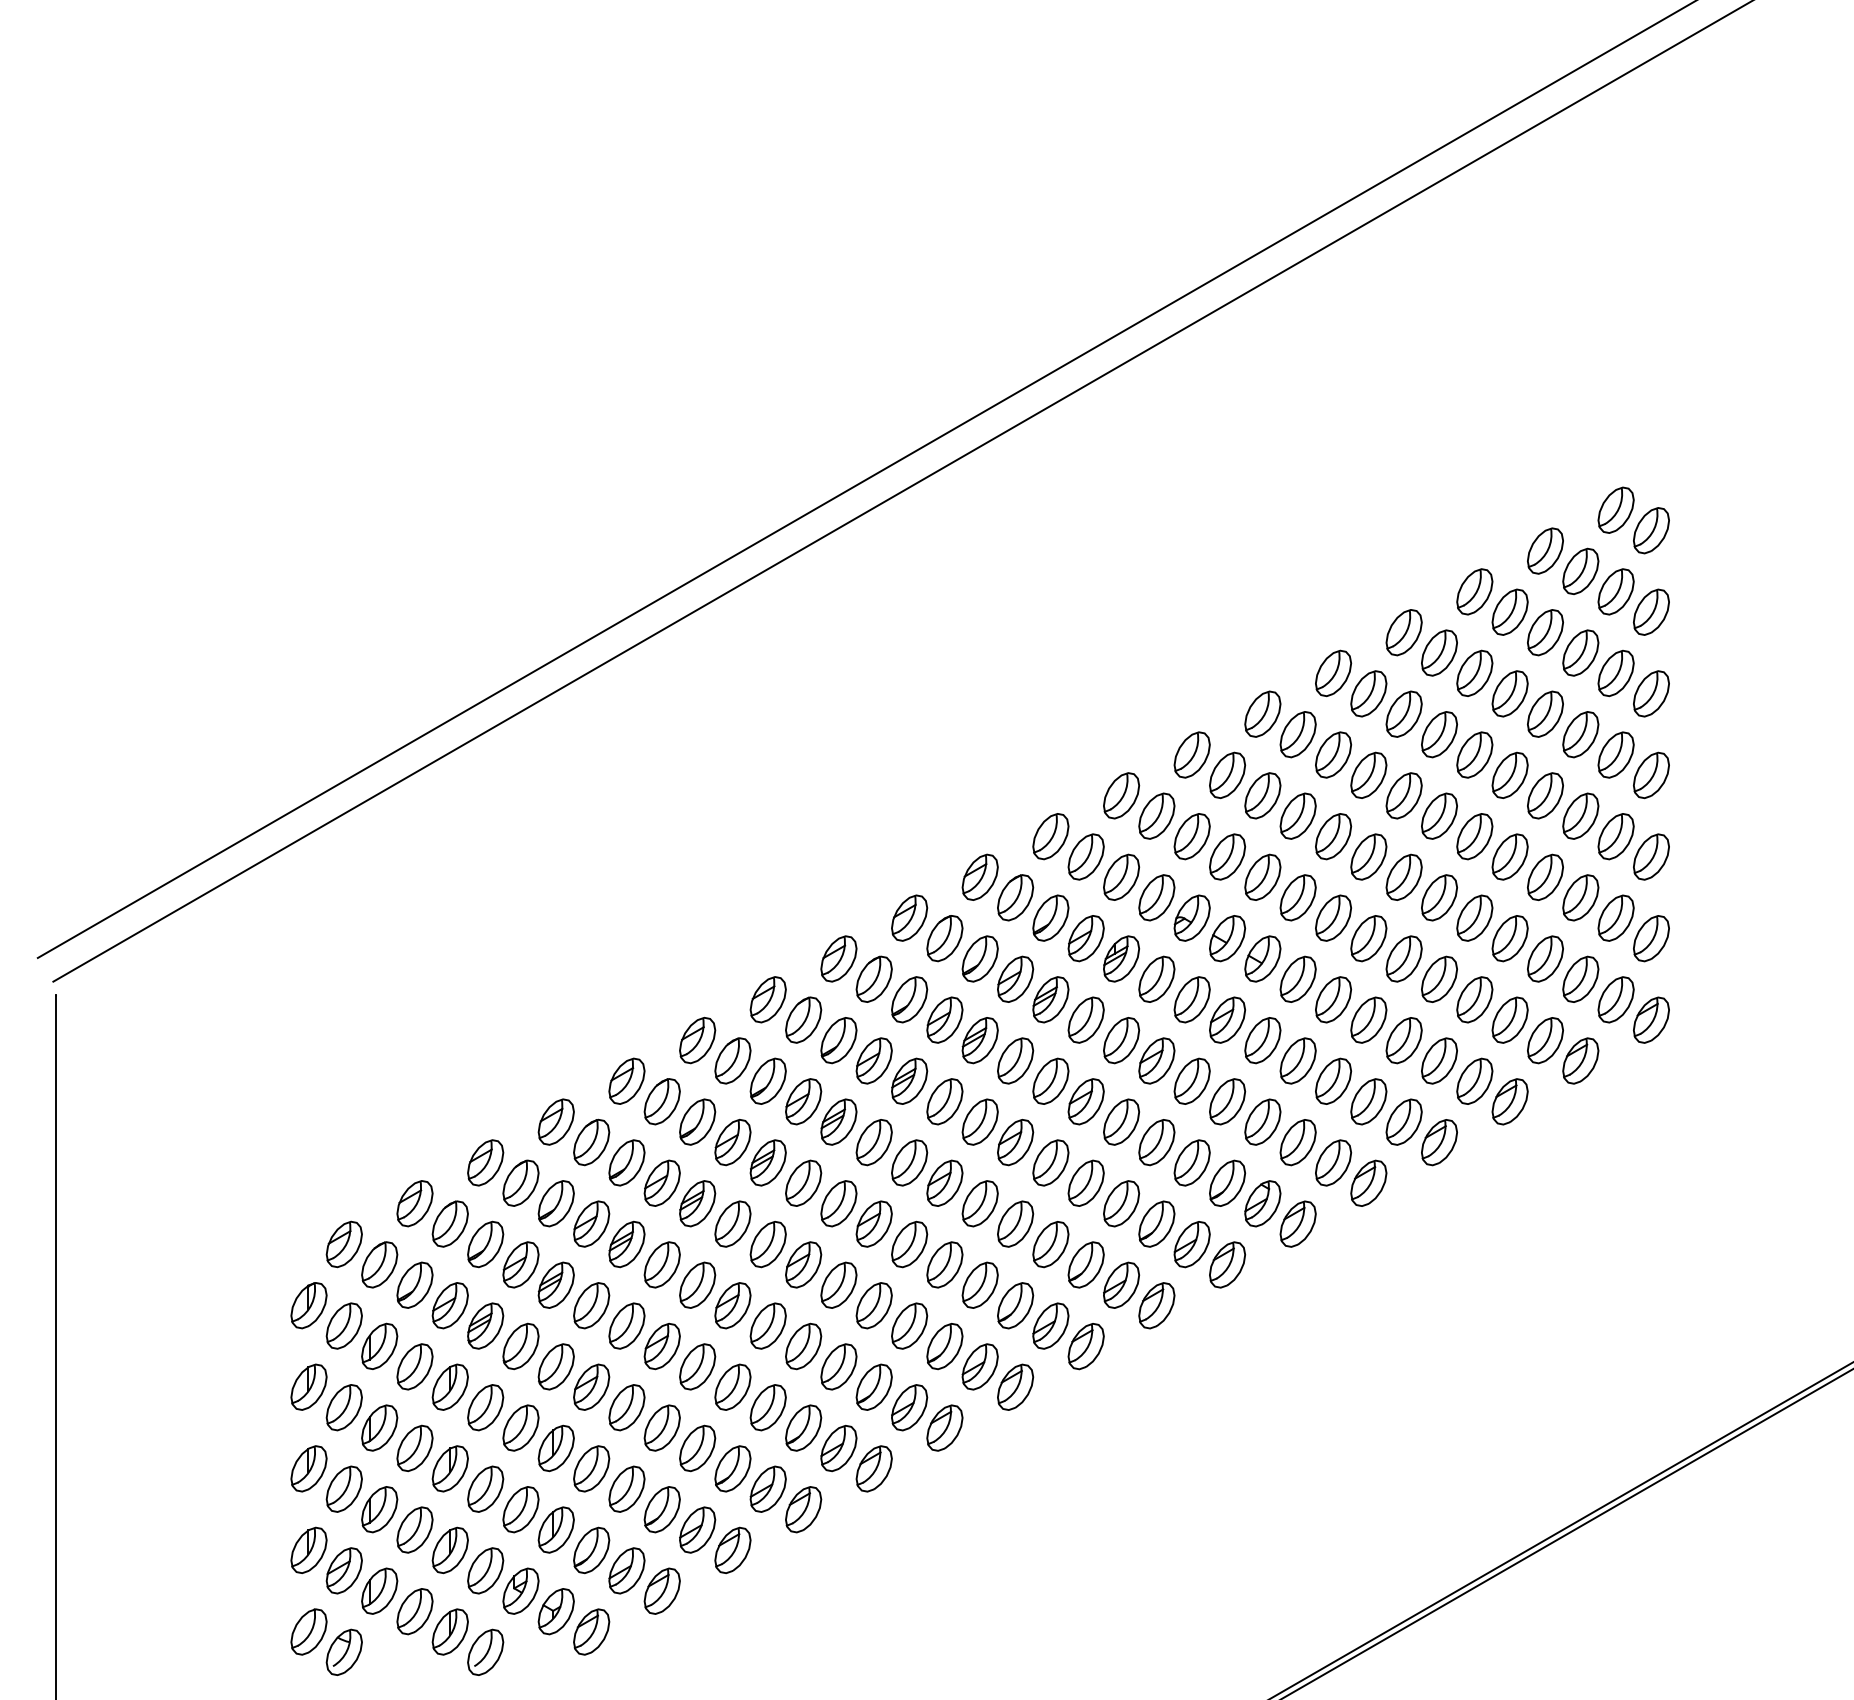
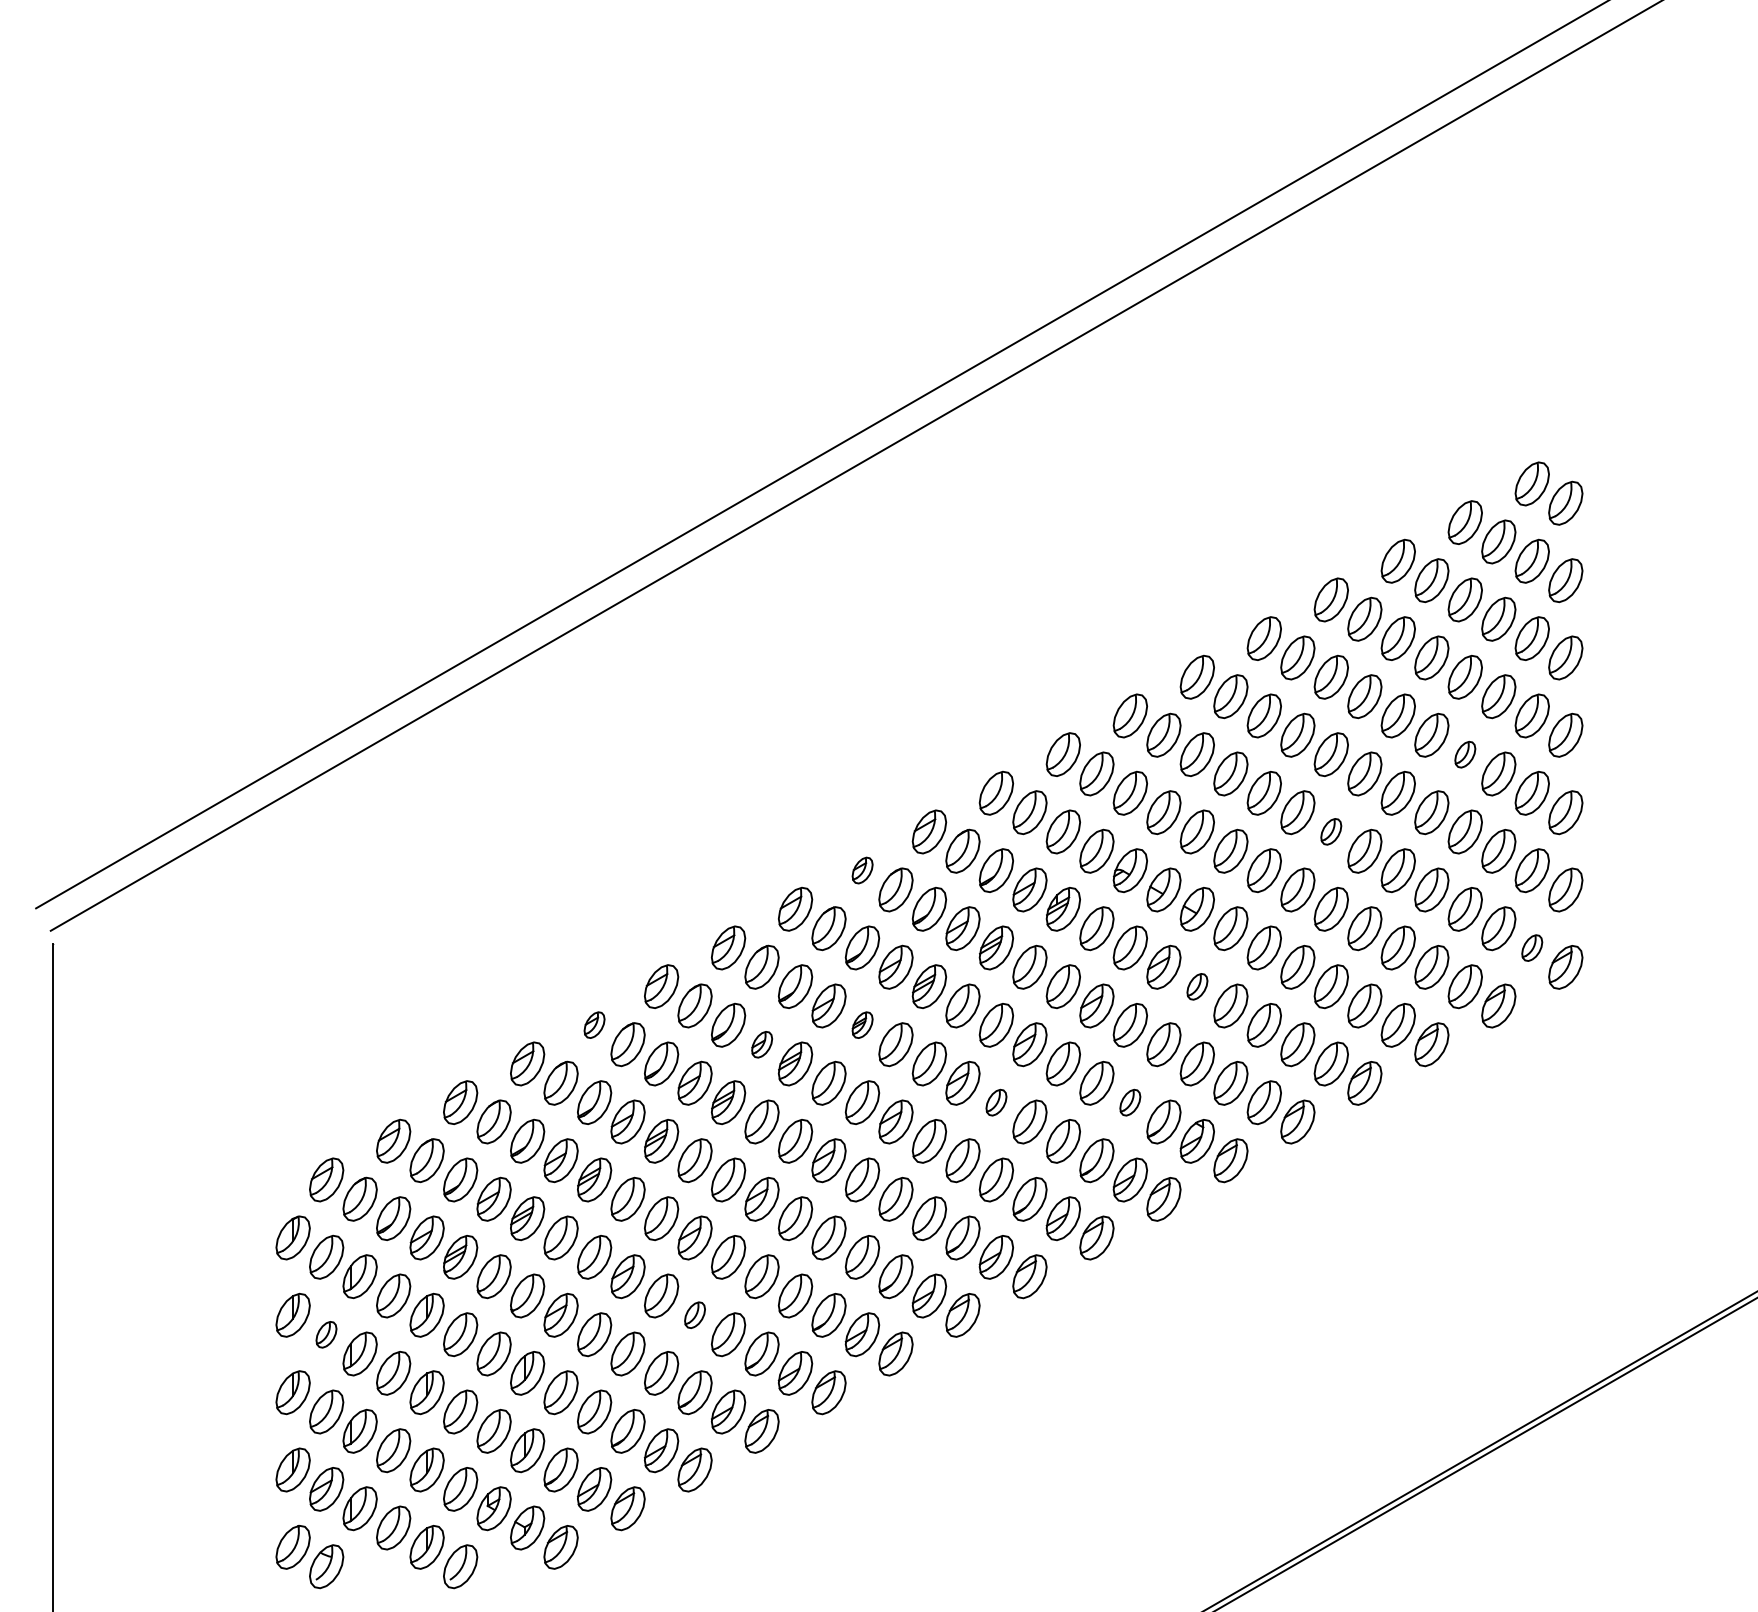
part: (1545, 795) -> (1465, 754), size x0.6
part: (1403, 876) -> (1330, 831), size x0.6
part: (909, 917) -> (862, 869), size x0.6
part: (1615, 999) -> (1531, 947), size x0.6
part: (1262, 1040) -> (1197, 986), size x0.6
part: (626, 1080) -> (594, 1024), size x0.6
part: (909, 1080) -> (862, 1024), size x0.6
part: (803, 1101) -> (761, 1044), size x0.6
part: (1050, 1162) -> (996, 1102), size x0.6
part: (1191, 1162) -> (1129, 1102), size x0.6
part: (732, 1386) -> (694, 1314), size x0.6
part: (343, 1407) -> (325, 1334), size x0.6

